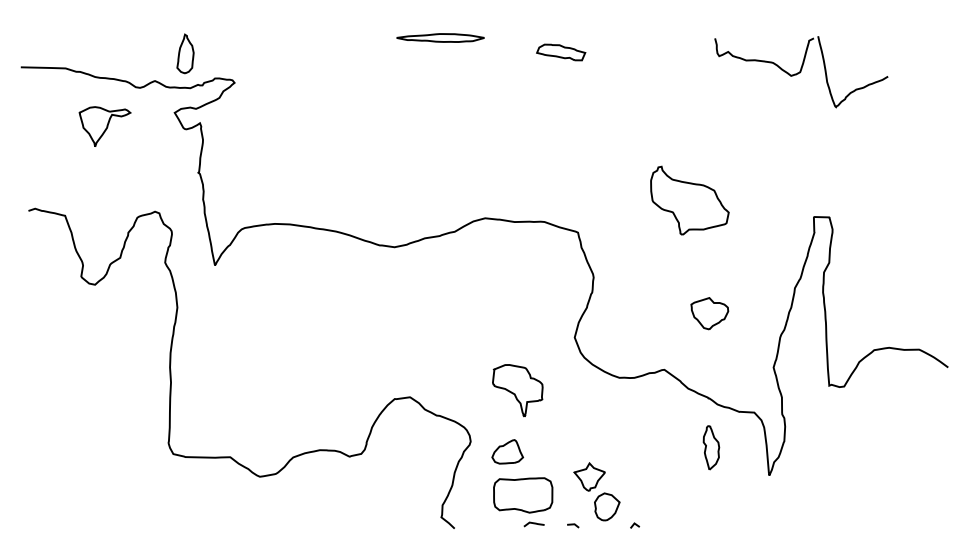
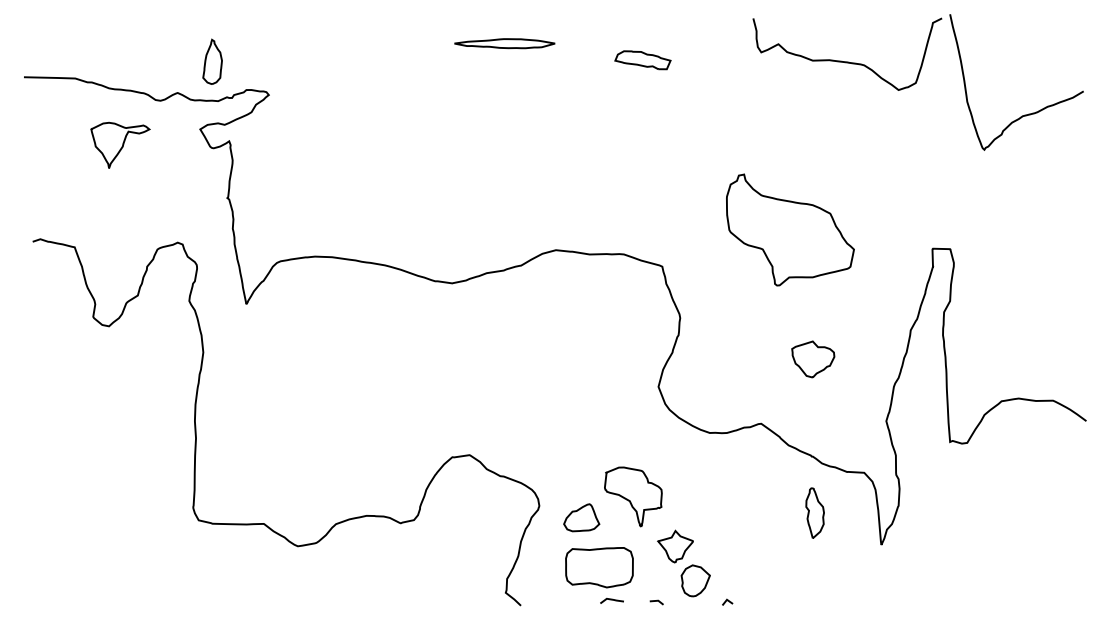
part: (801, 71) -> (918, 82), size x1.67
part: (689, 200) -> (789, 229), size x1.43
part: (517, 390) -> (633, 496), moved

